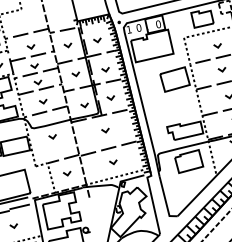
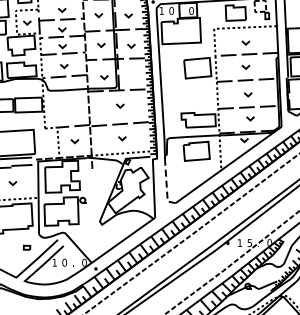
line: (109, 97) -> (130, 74), removed
line: (53, 136) -> (67, 102), removed
line: (165, 200) -> (166, 185), solid -> dashed

